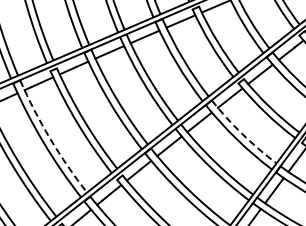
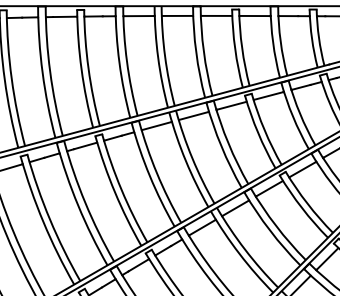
arc: (242, 133) -> (276, 225), dashed -> solid
arc: (50, 138) -> (85, 202), dashed -> solid

